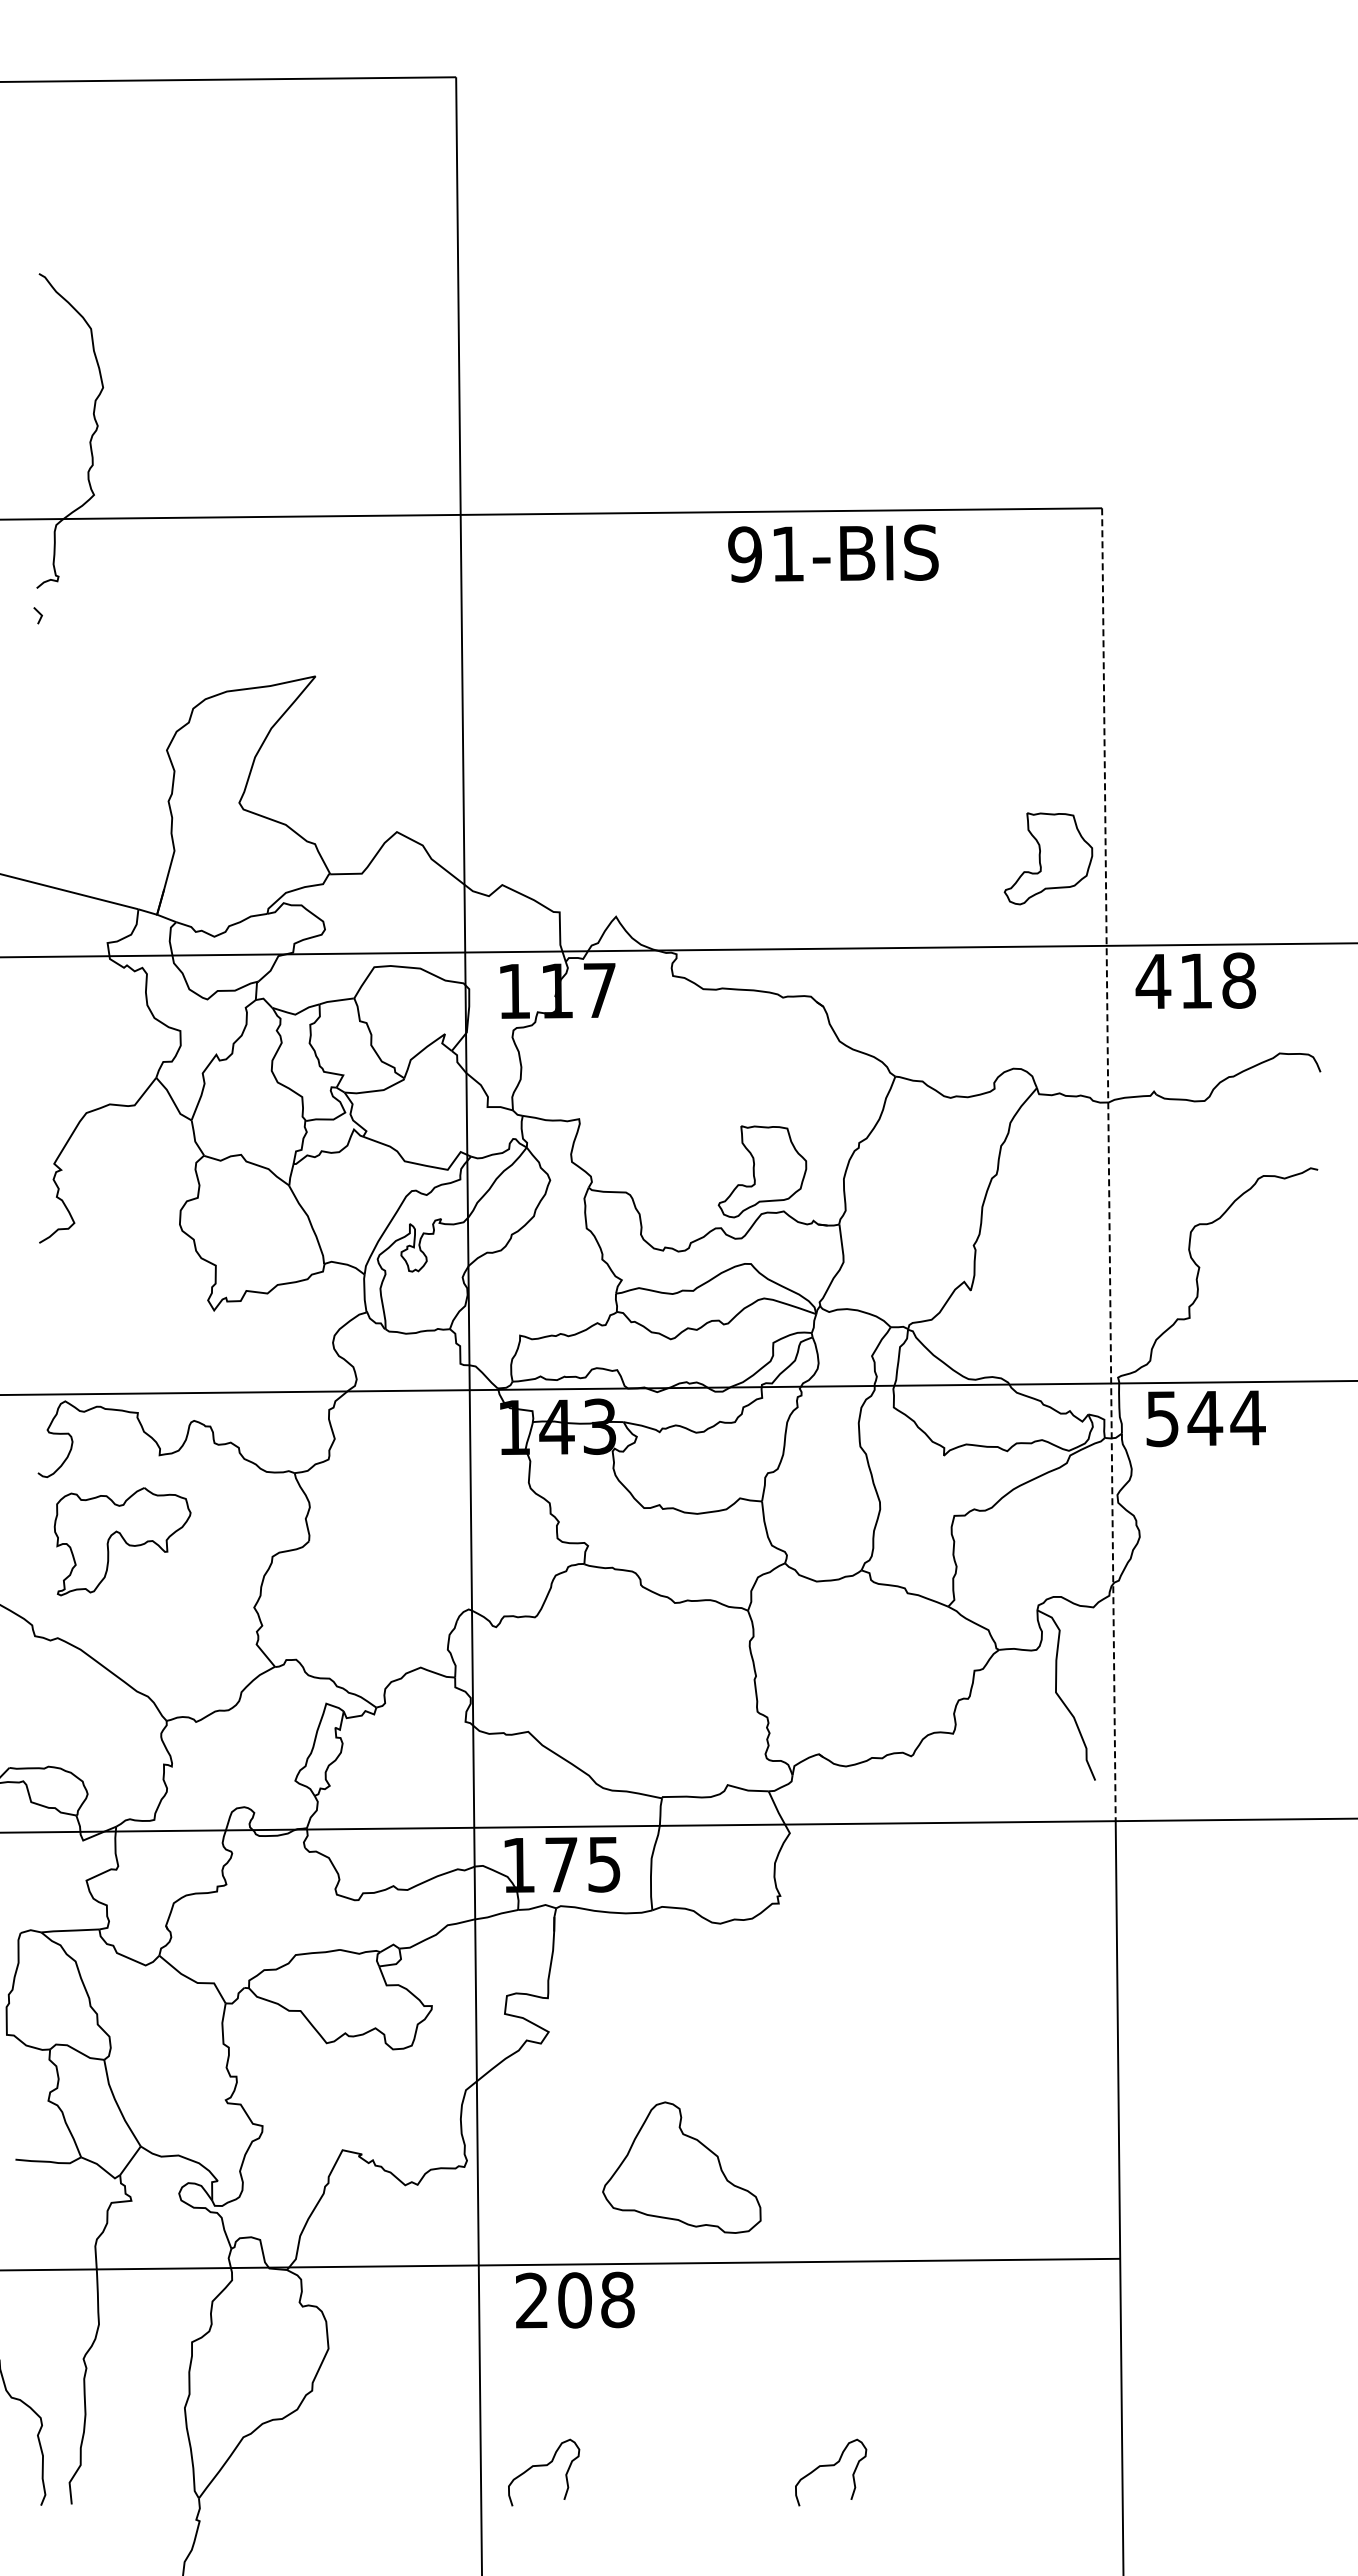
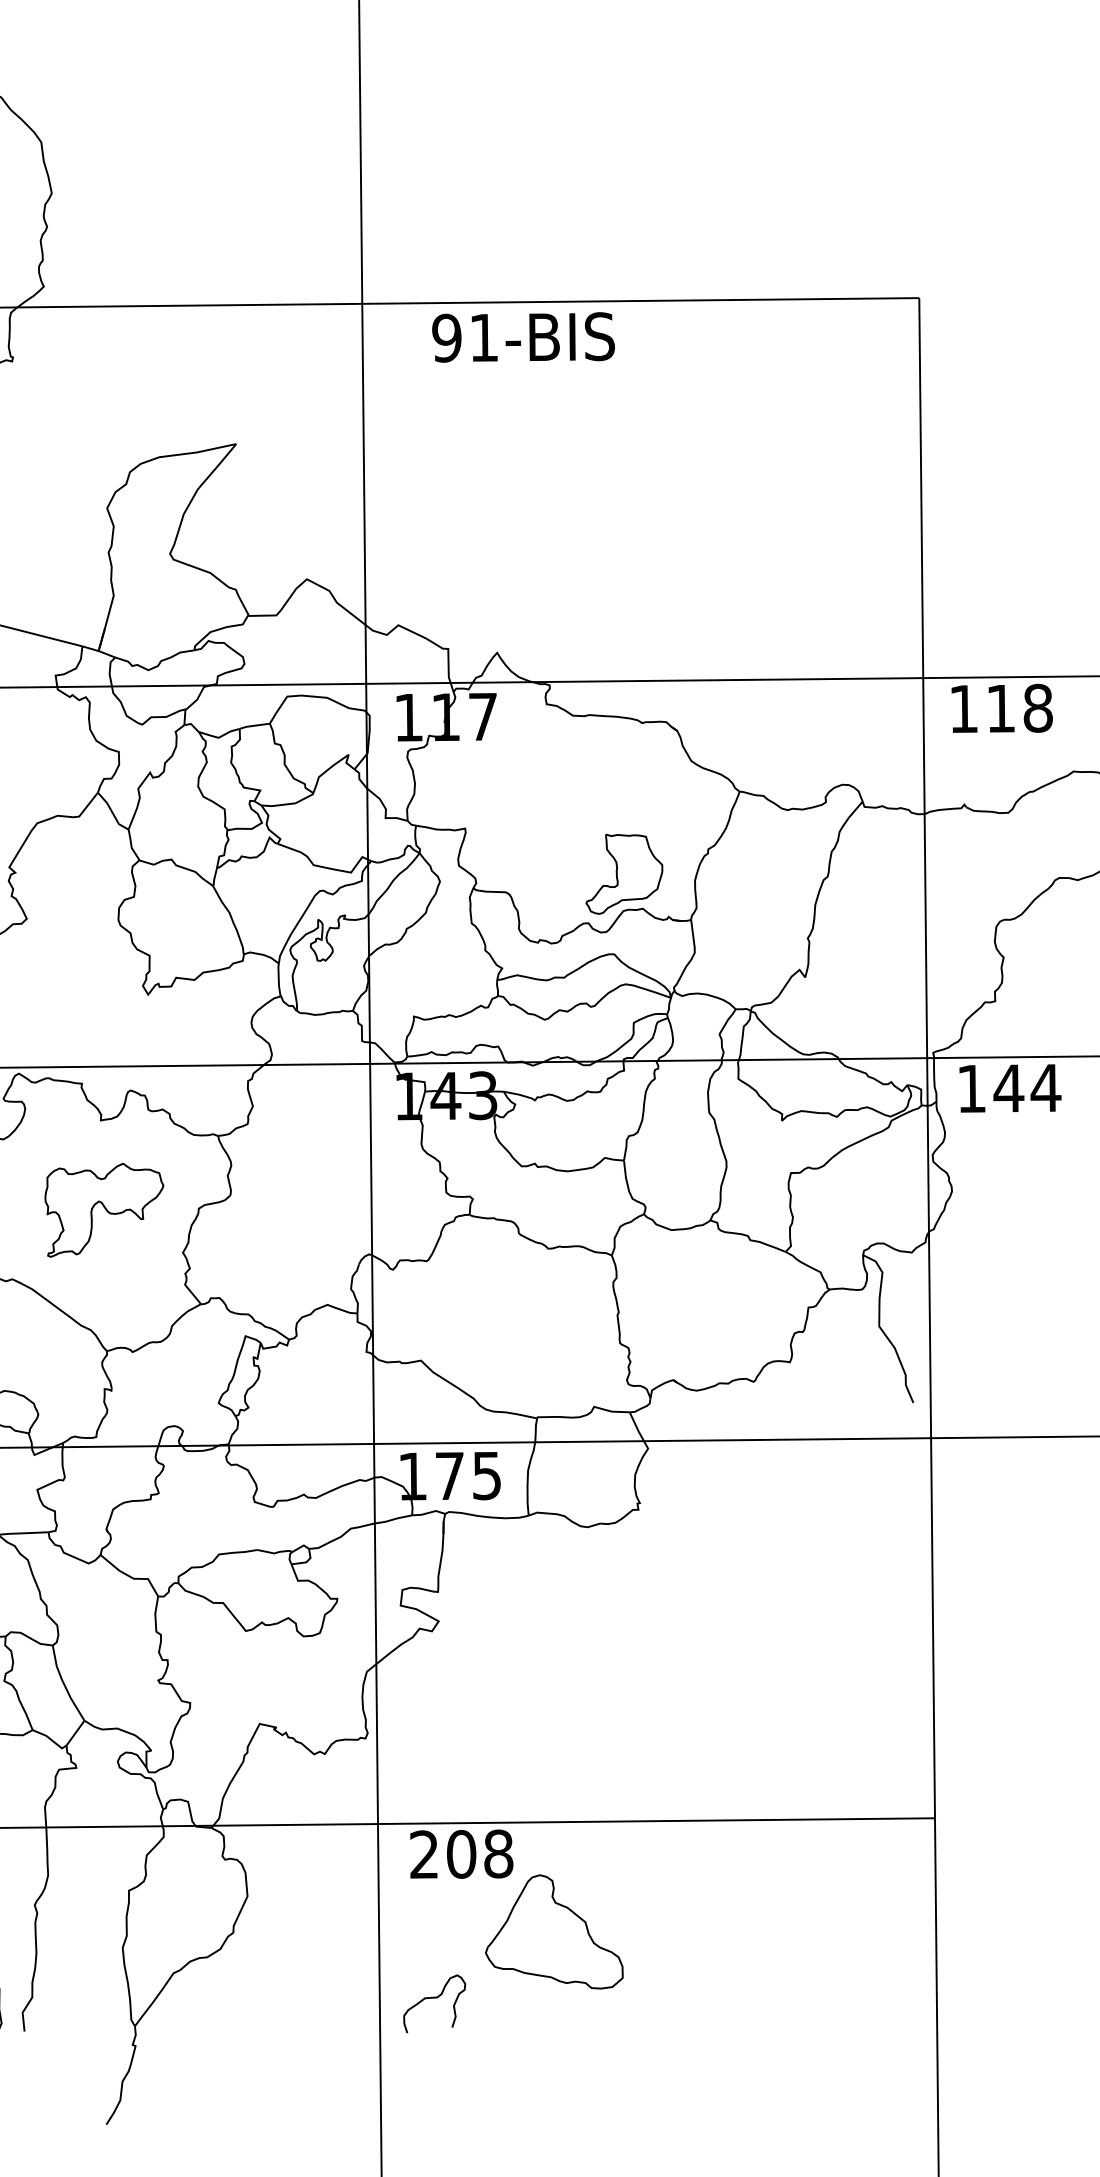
text: (833, 553) -> (523, 337), moved
part: (1048, 858) -> (872, 602), removed
text: (1153, 981) -> (963, 709), 418 -> 118
line: (1108, 1165) -> (924, 868), dashed -> solid
text: (1162, 1419) -> (971, 1089), 544 -> 144
part: (122, 1541) -> (104, 1210), moved
part: (681, 2167) -> (554, 1931), moved
curve: (831, 2466) -> (684, 1998), removed

